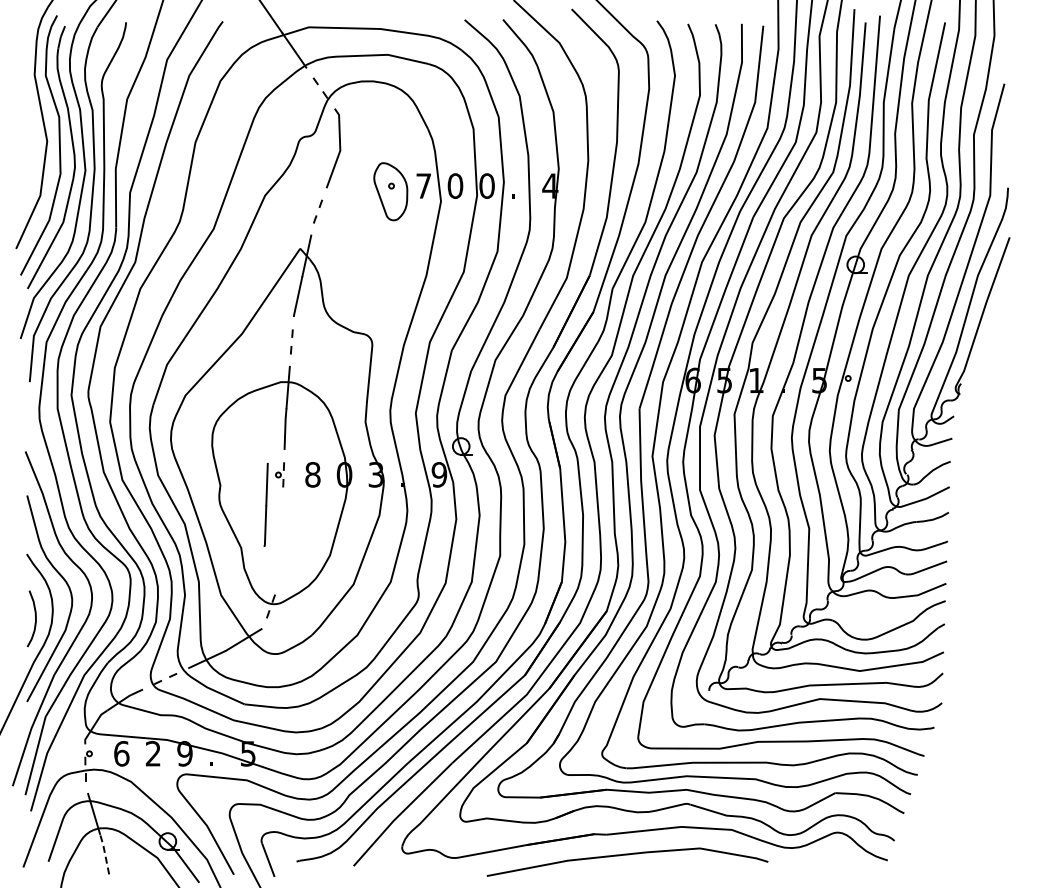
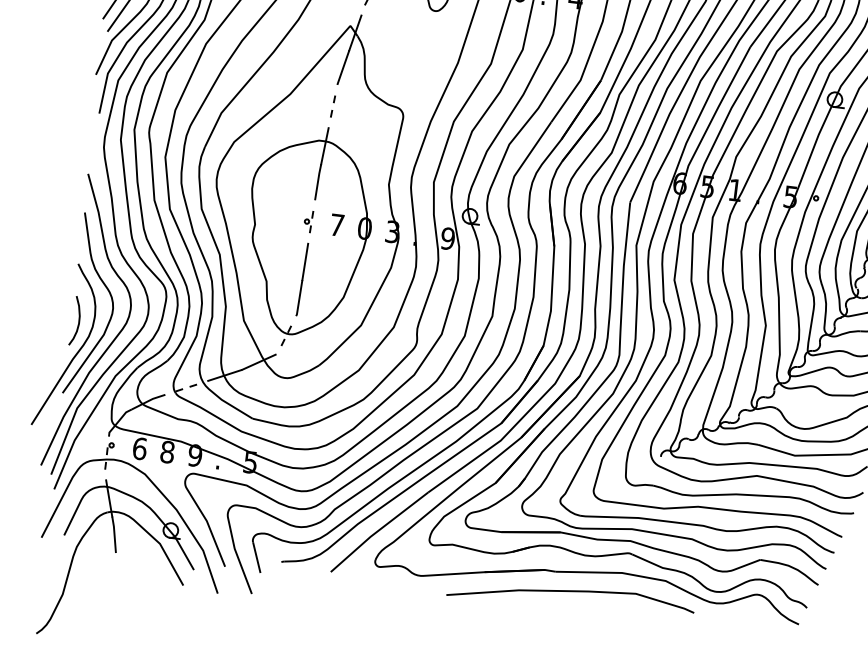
text: (312, 474) -> (336, 224), 8 -> 7
line: (265, 504) -> (301, 279), moved
text: (153, 753) -> (167, 451), 2 -> 8
line: (104, 853) -> (114, 534), dashed -> solid

